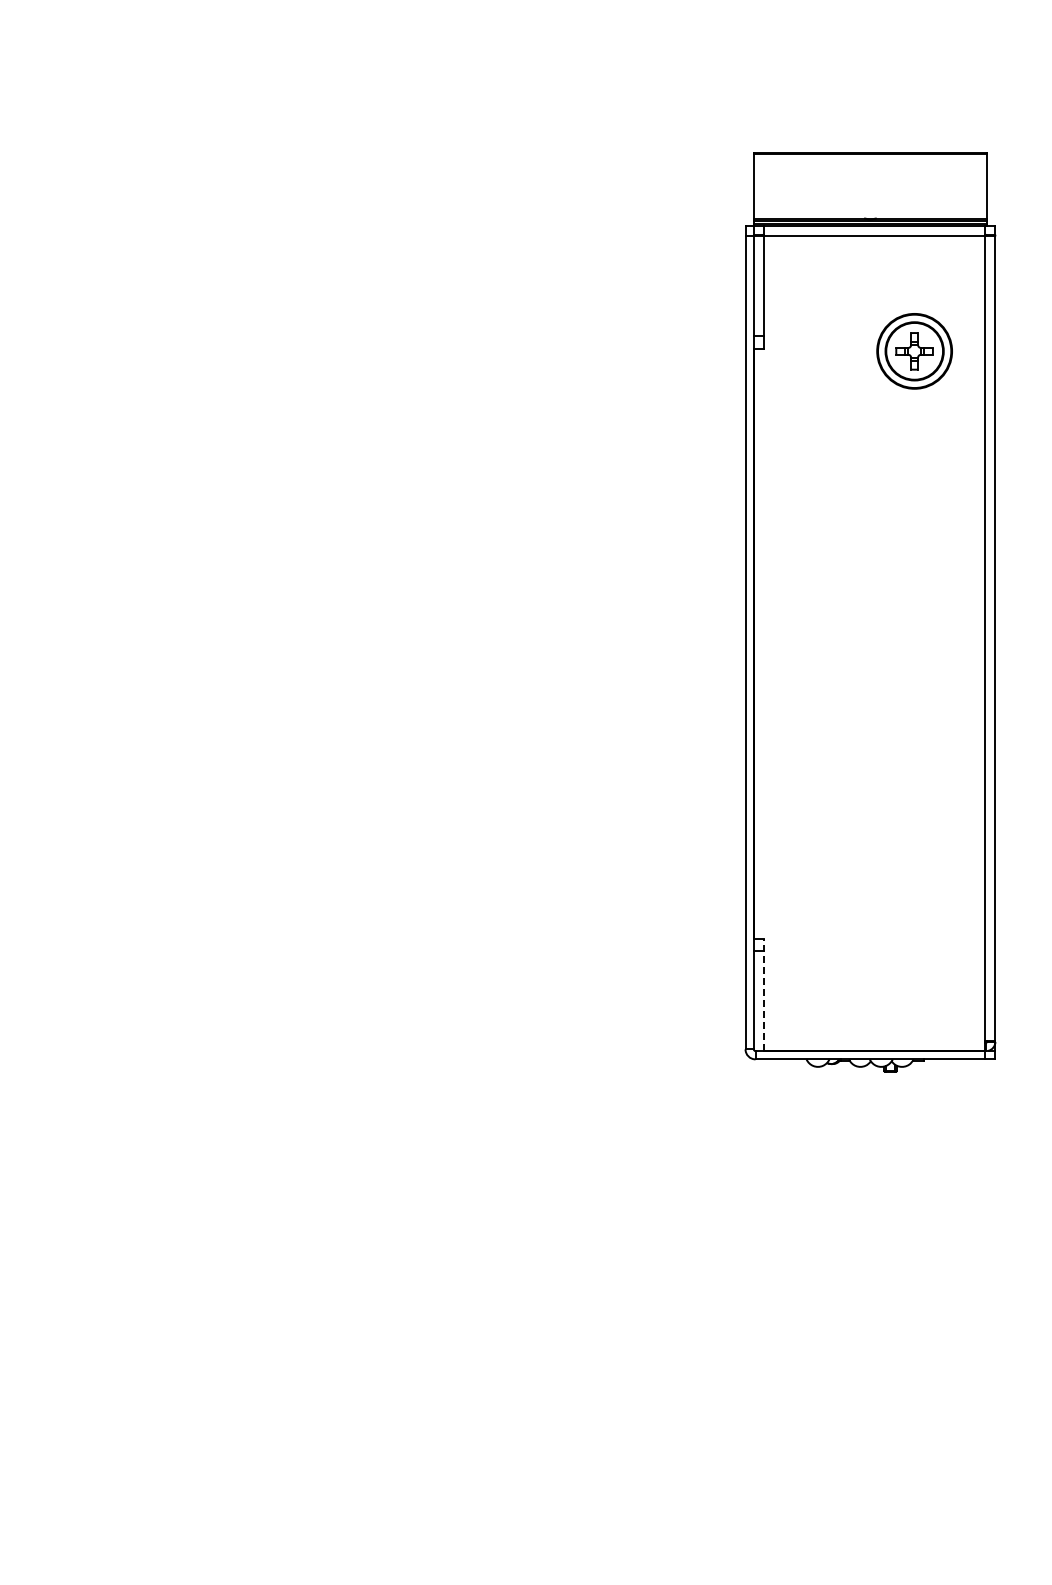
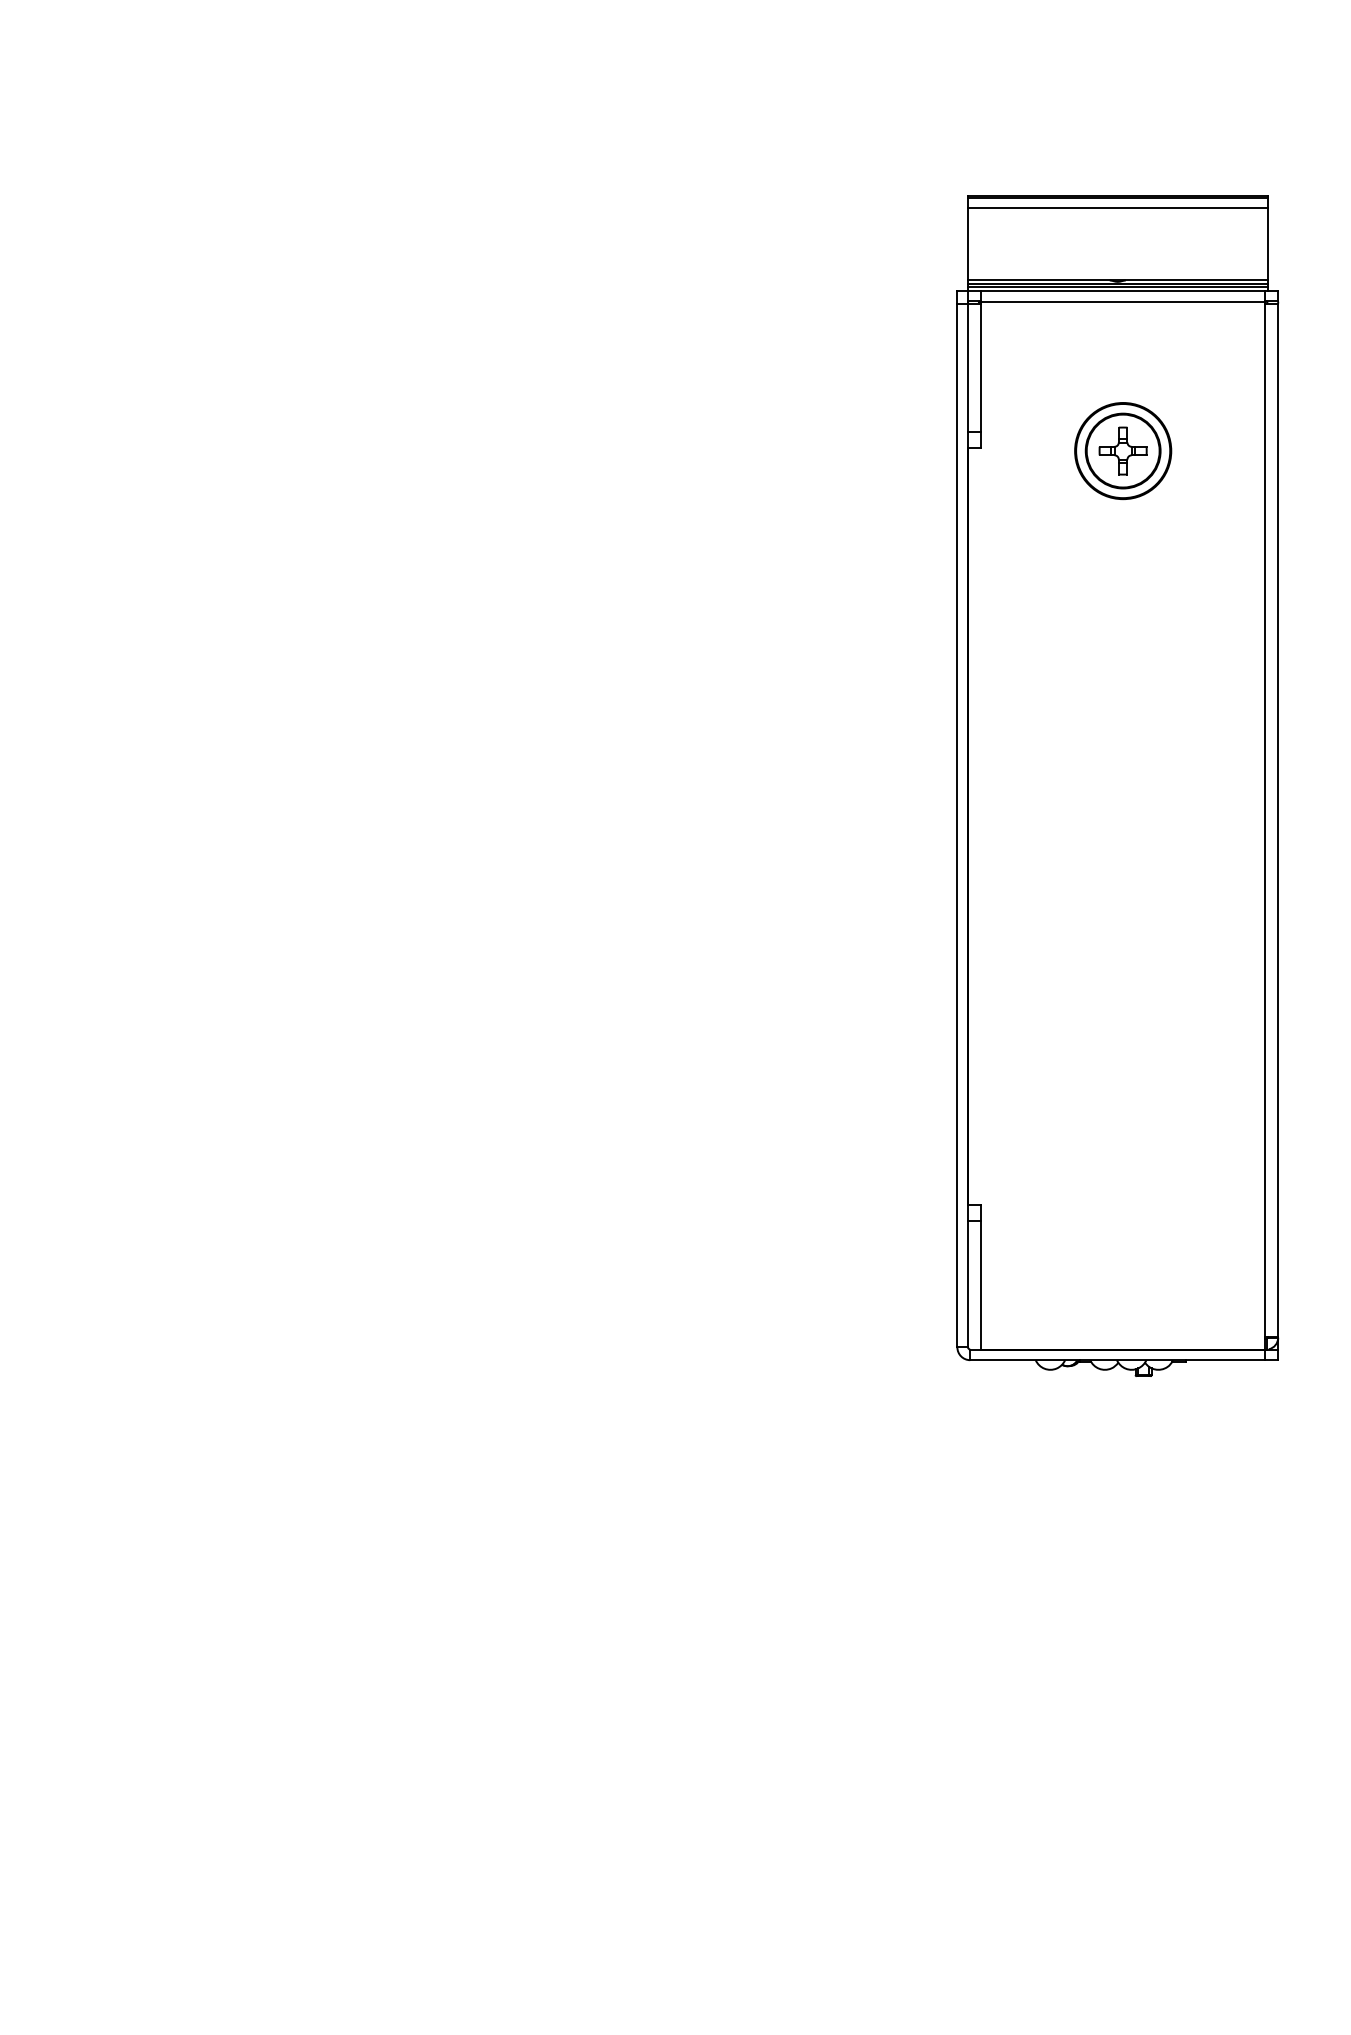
line: (870, 161) -> (1117, 207), added
part: (914, 351) -> (1122, 451), moved
line: (763, 994) -> (980, 1276), dashed -> solid

